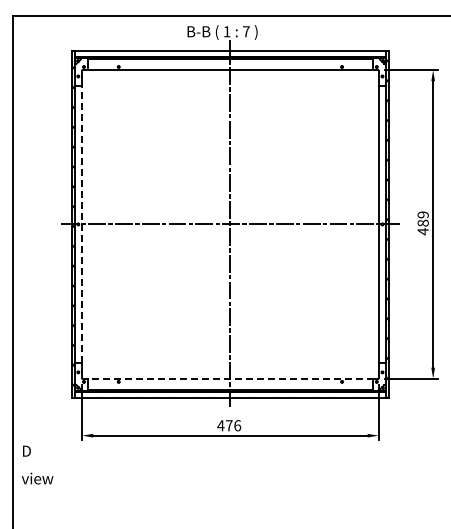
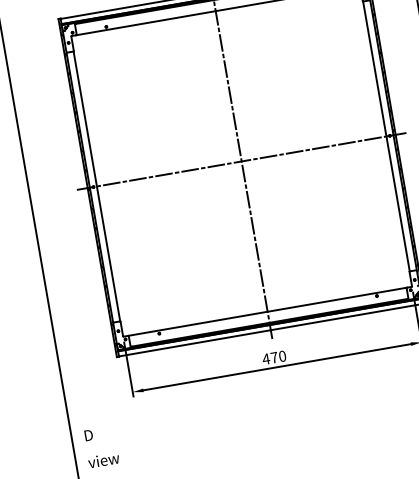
line: (81, 224) -> (96, 186), dashed -> solid
line: (229, 378) -> (266, 311), dashed -> solid
text: (237, 425) -> (282, 356), 476 -> 470
text: (37, 464) -> (101, 446), moved

